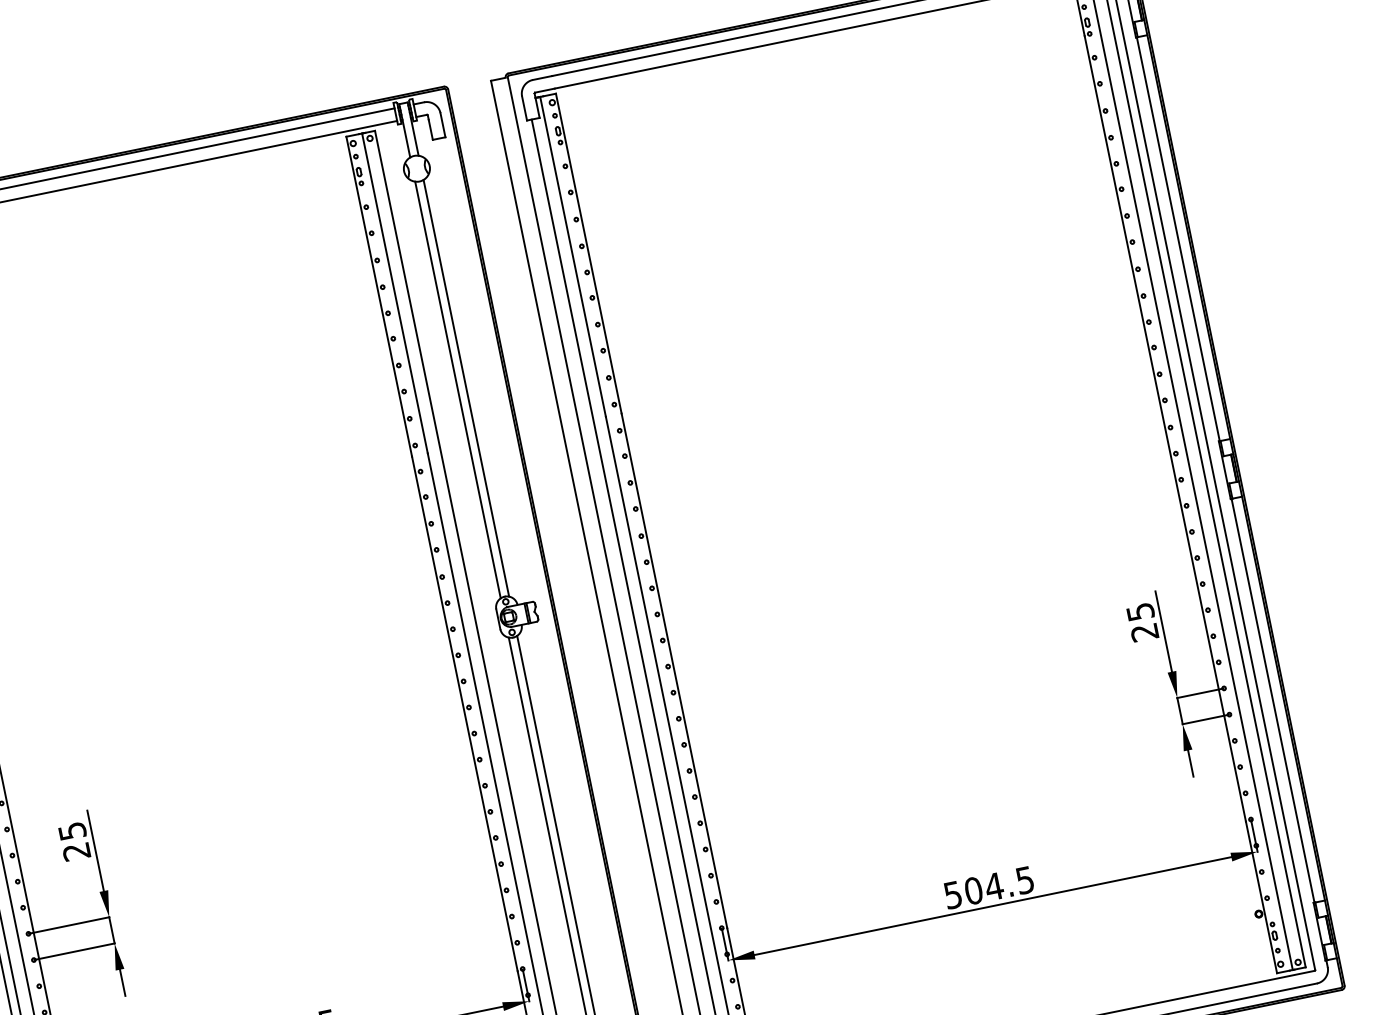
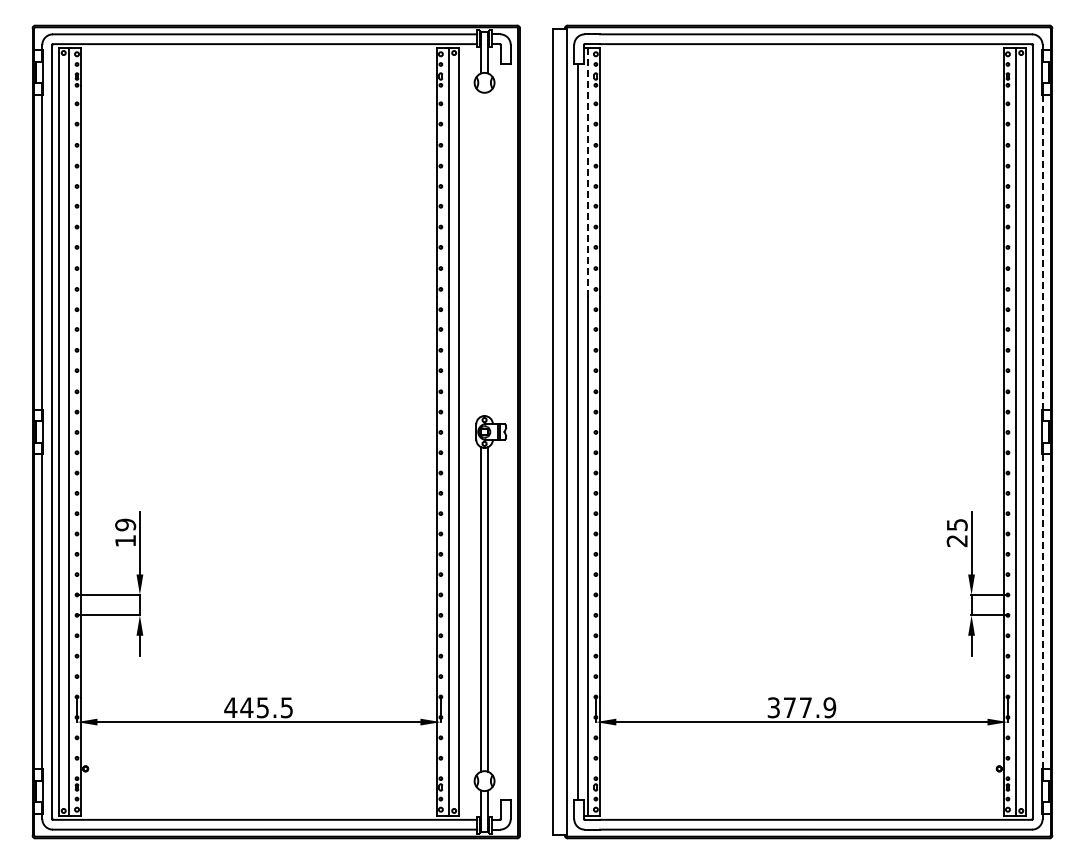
line: (1178, 239) -> (1042, 252), solid -> dashed
line: (572, 256) -> (587, 172), solid -> dashed
line: (465, 388) -> (487, 254), removed
line: (458, 389) -> (481, 254), removed
line: (1273, 701) -> (1042, 612), solid -> dashed
text: (74, 840) -> (125, 532), 25 -> 19
text: (989, 887) -> (802, 707), 504.5 -> 377.9

